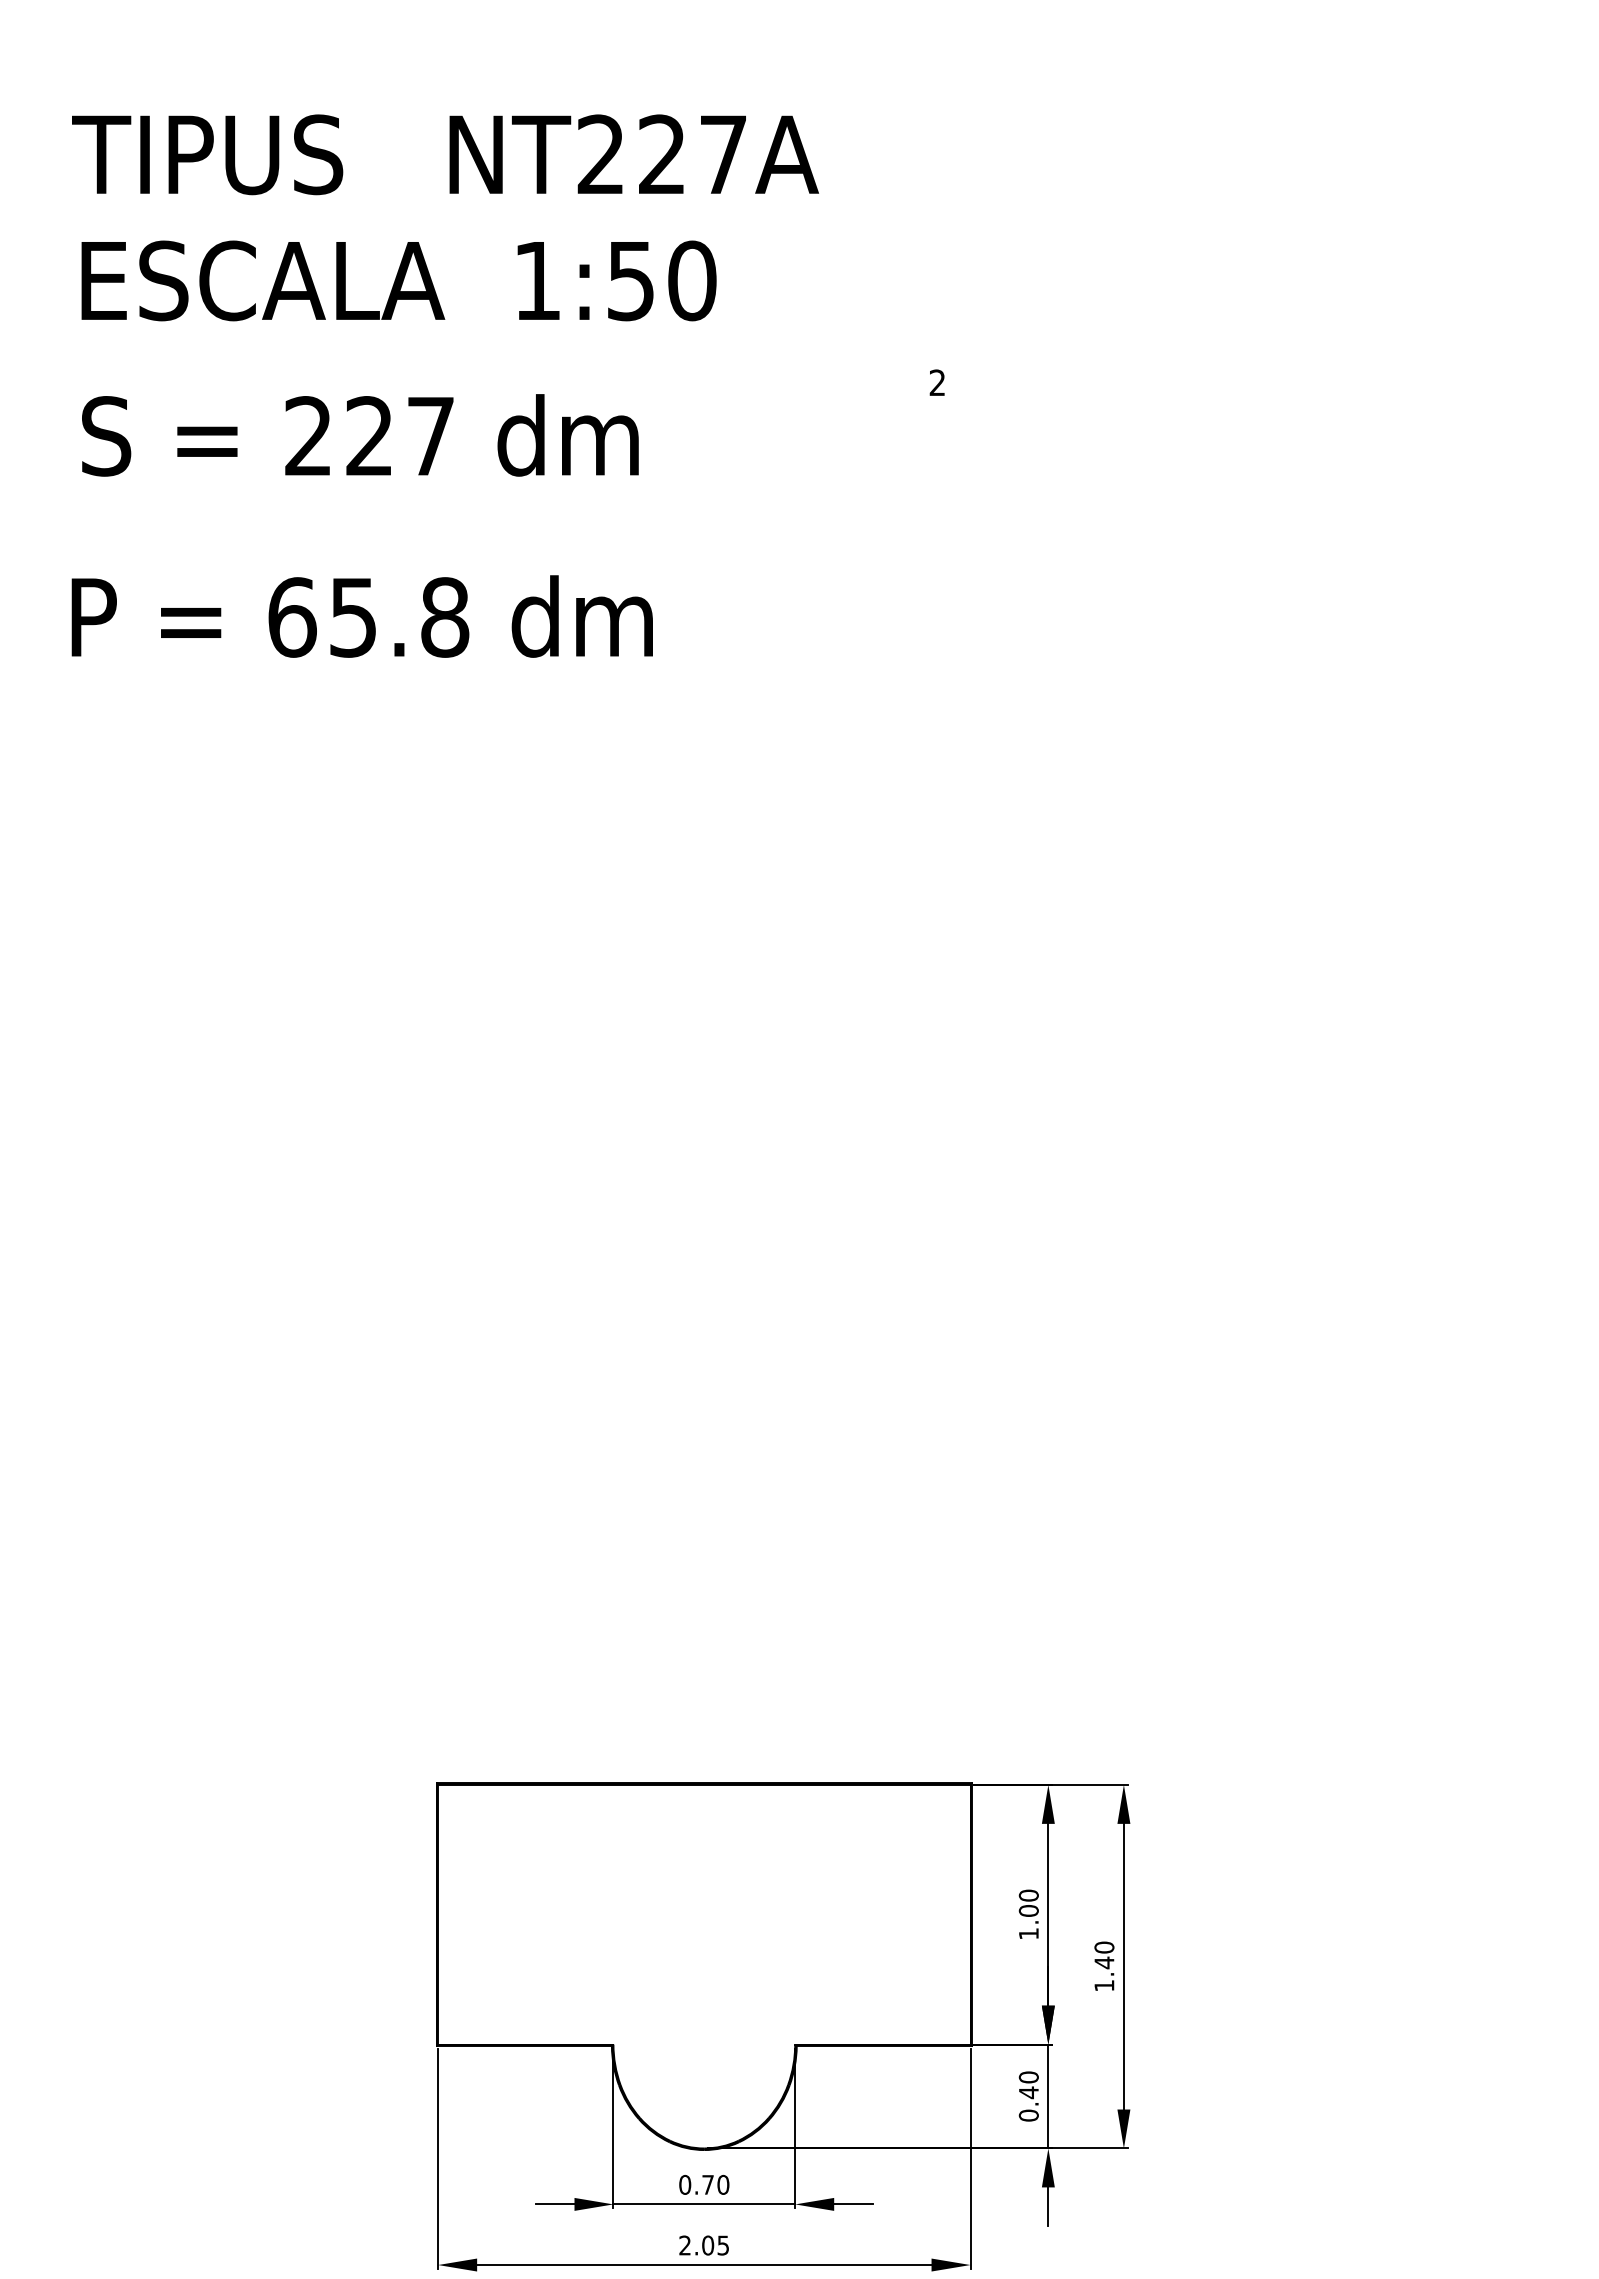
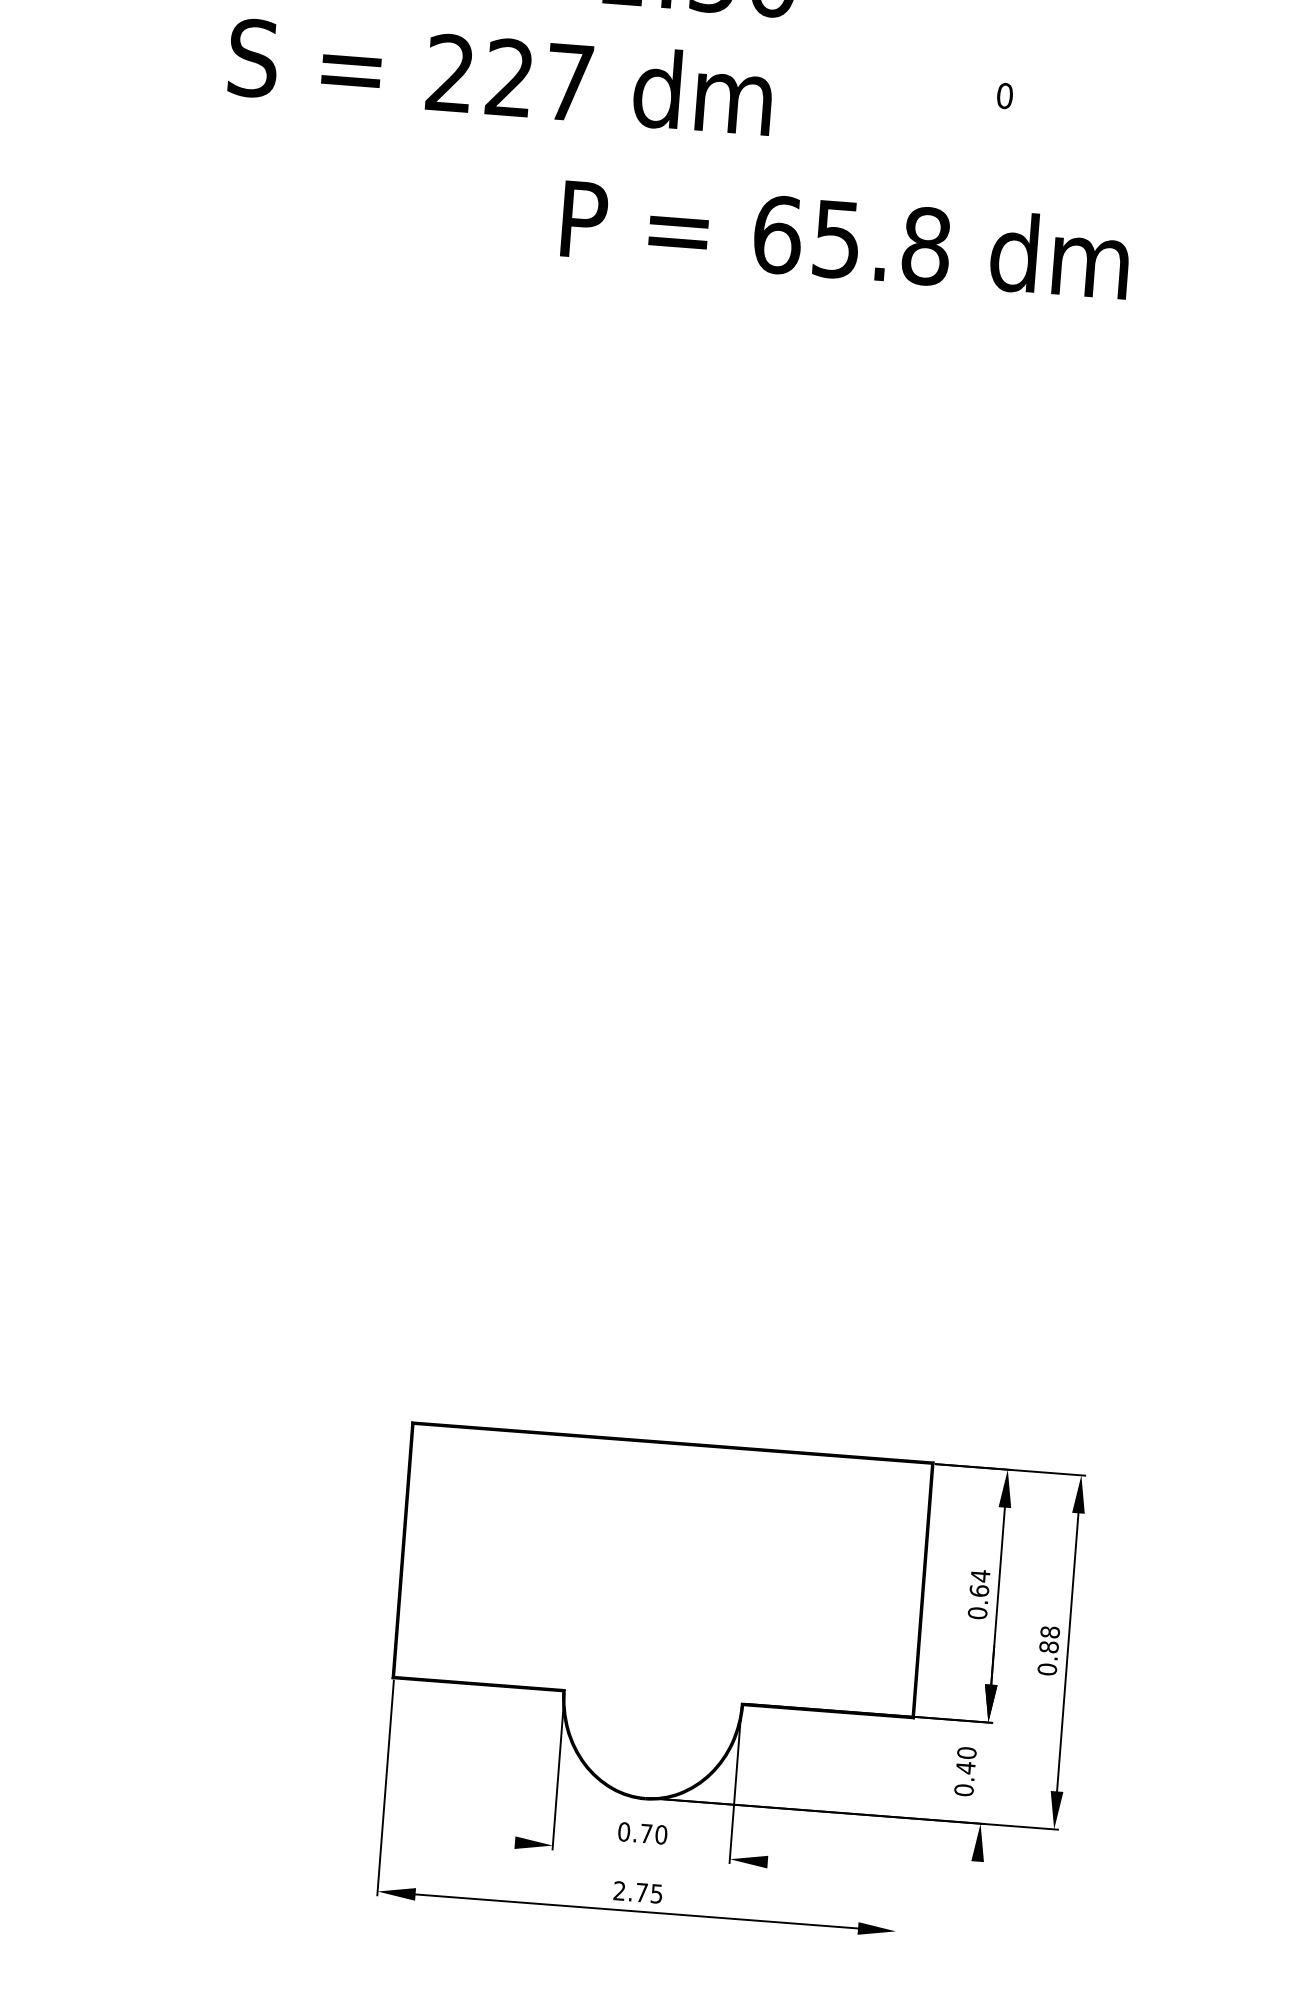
text: (937, 382) -> (1004, 95), 2 -> 0
text: (360, 435) -> (500, 76), moved
text: (361, 616) -> (845, 239), moved
text: (1028, 1914) -> (978, 1594), 1.00 -> 0.64
text: (1104, 1966) -> (1048, 1650), 1.40 -> 0.88
line: (1048, 2096) -> (984, 1773), removed
line: (970, 2158) -> (903, 1827), removed
line: (554, 2204) -> (495, 1841), removed
line: (704, 2204) -> (641, 1852), removed
line: (853, 2204) -> (786, 1863), removed
line: (1048, 2206) -> (976, 1880), removed
text: (708, 2245) -> (642, 1892), 2.05 -> 2.75

